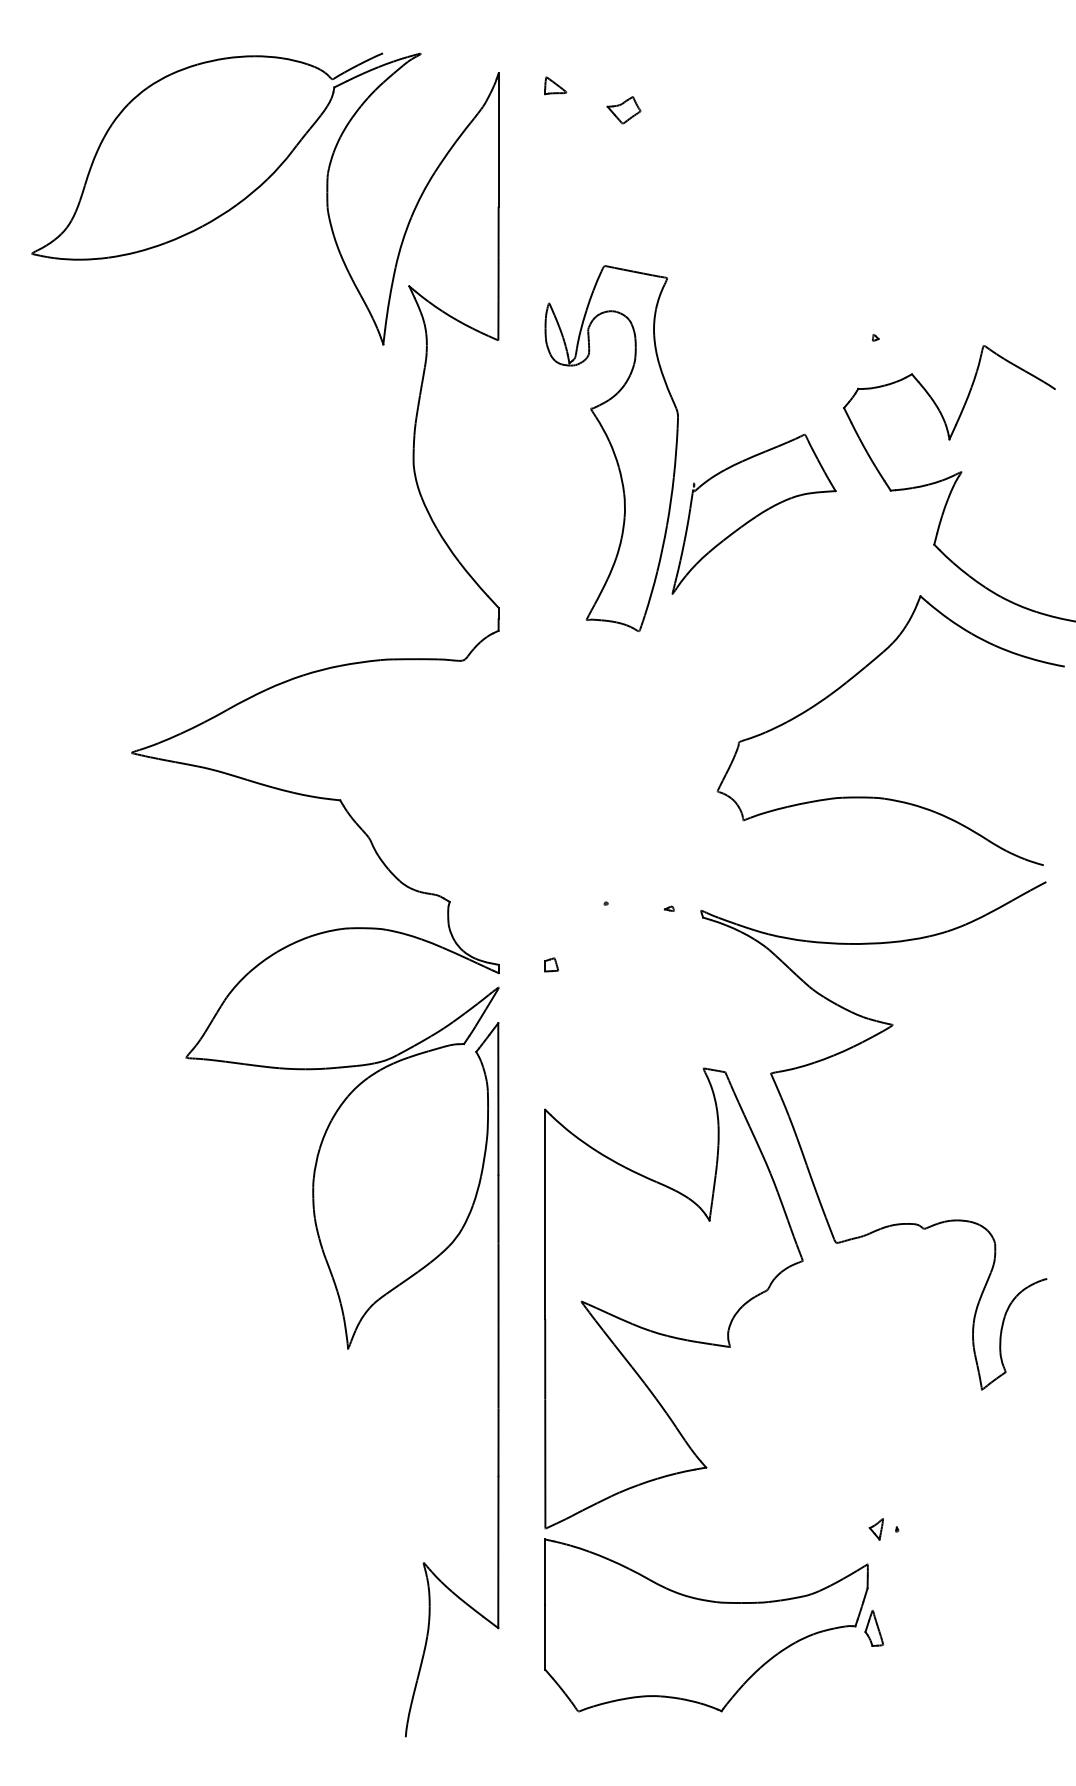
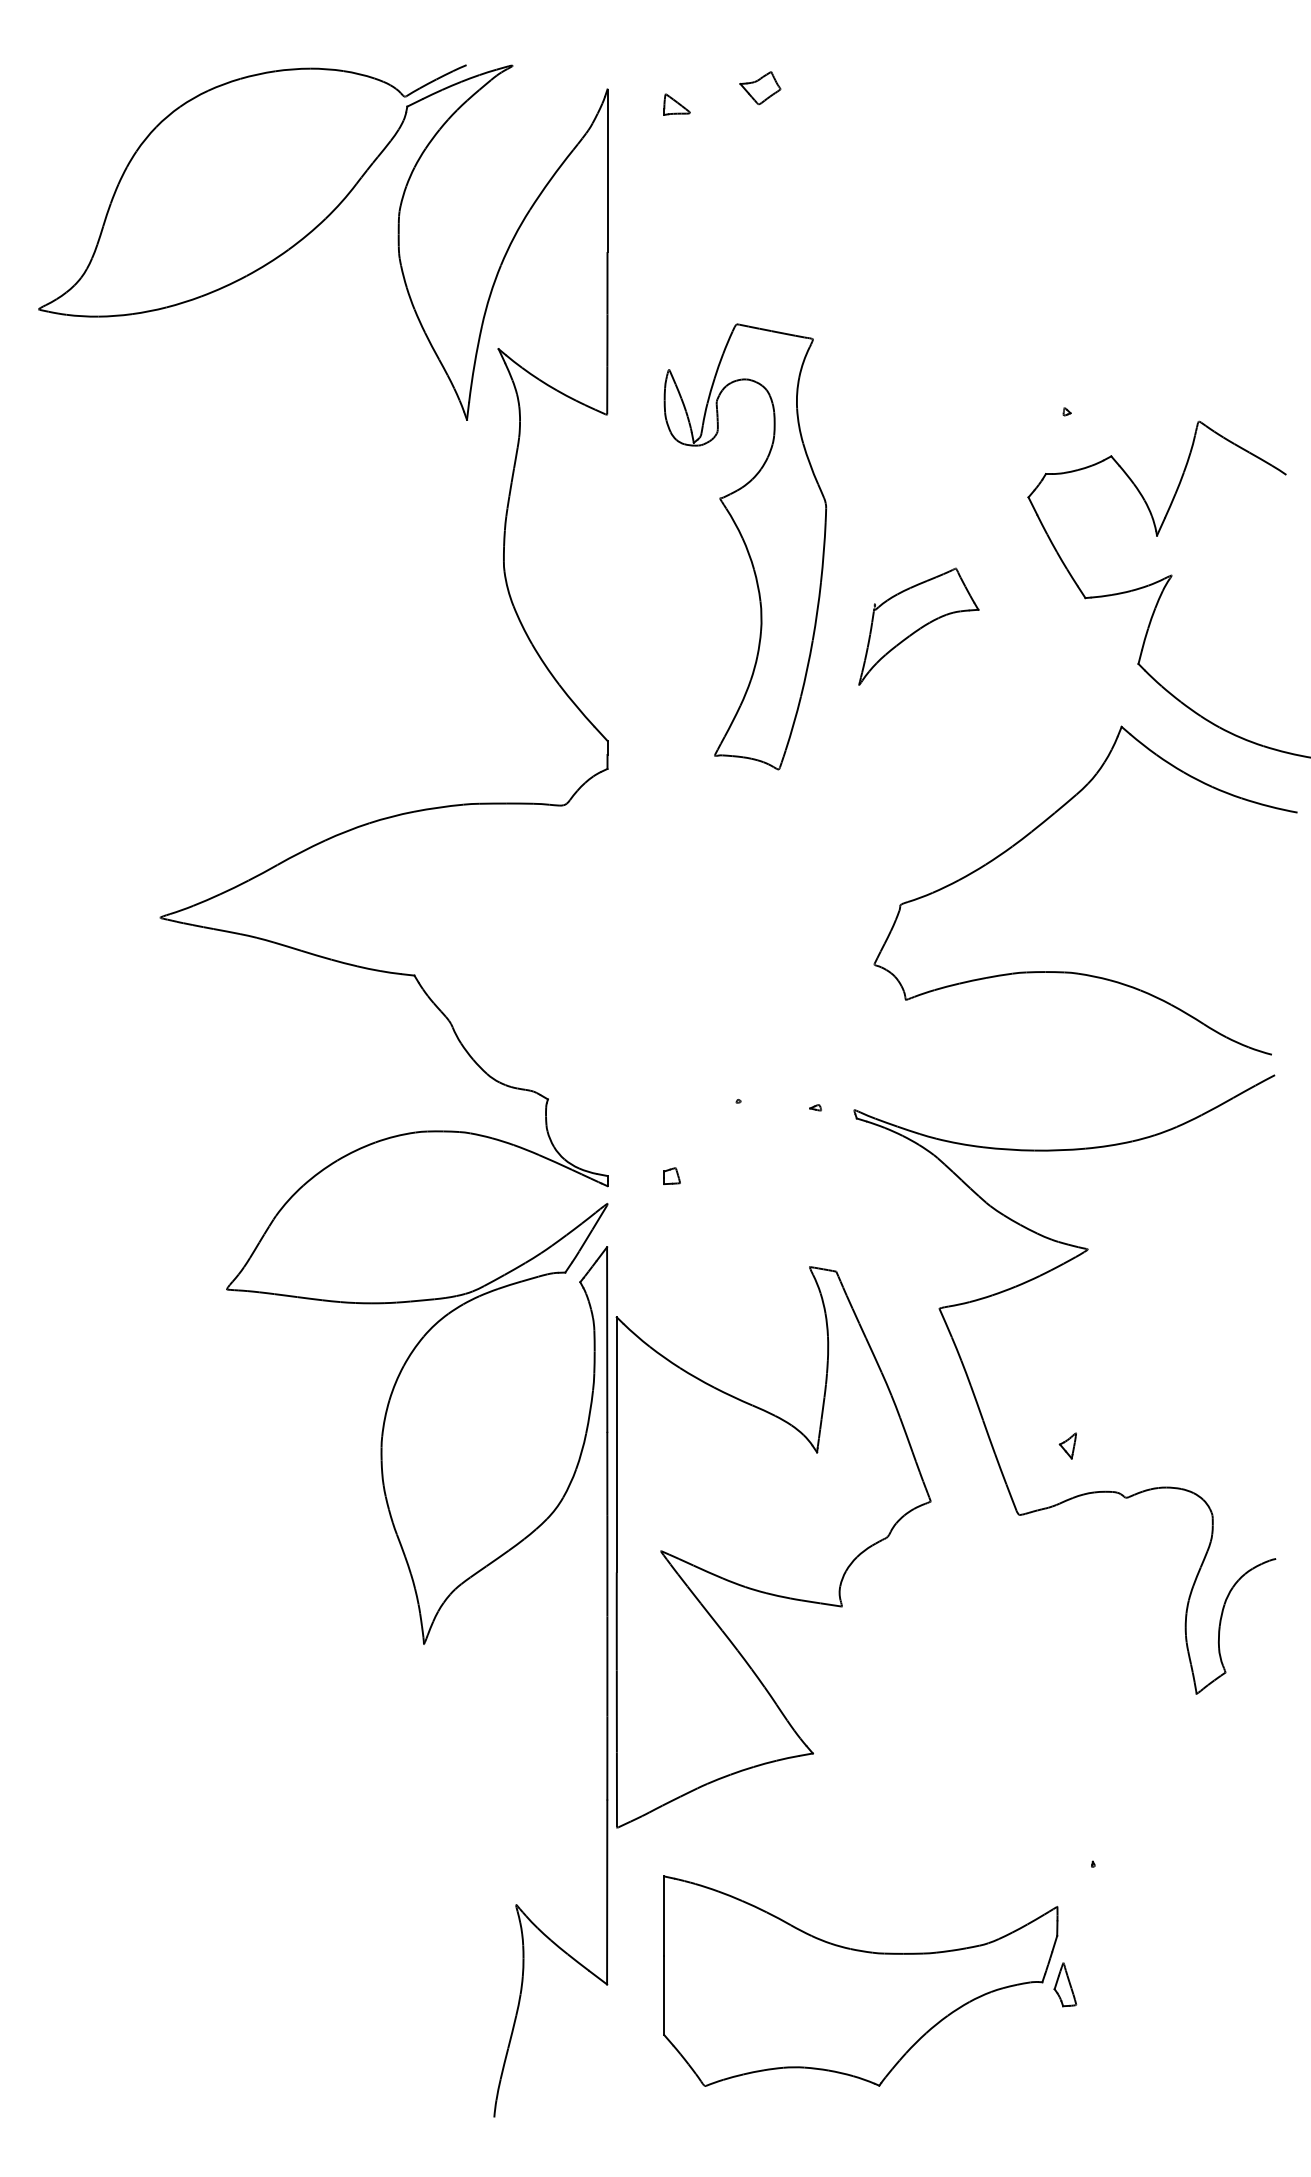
part: (623, 110) -> (759, 88), moved
part: (753, 513) -> (918, 625), size x0.6
part: (673, 1298) -> (773, 1547), moved
part: (875, 1529) -> (1066, 1446), moved

